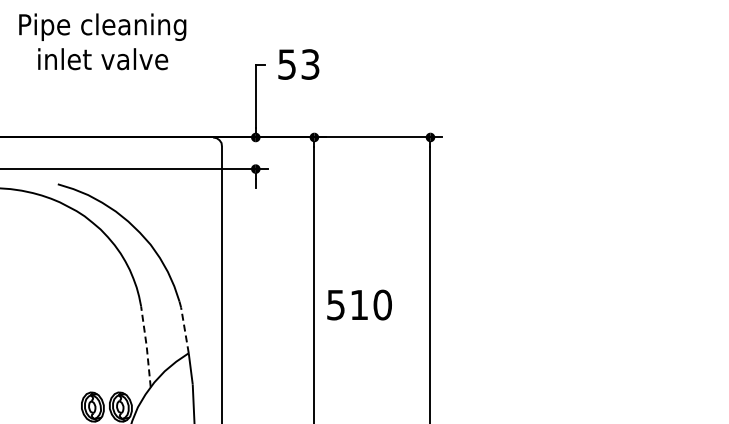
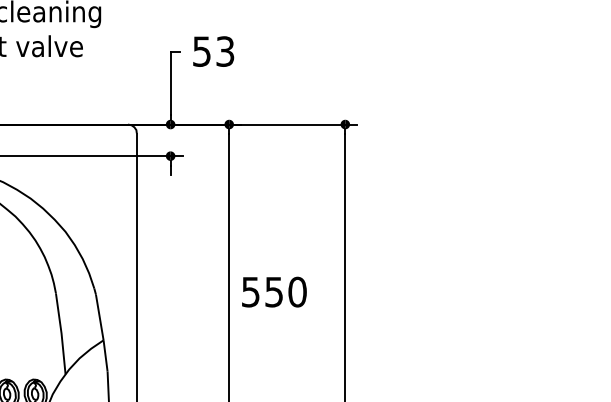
text: (358, 305) -> (273, 292), 510 -> 550
line: (184, 329) -> (99, 316), dashed -> solid
line: (146, 346) -> (61, 333), dashed -> solid

